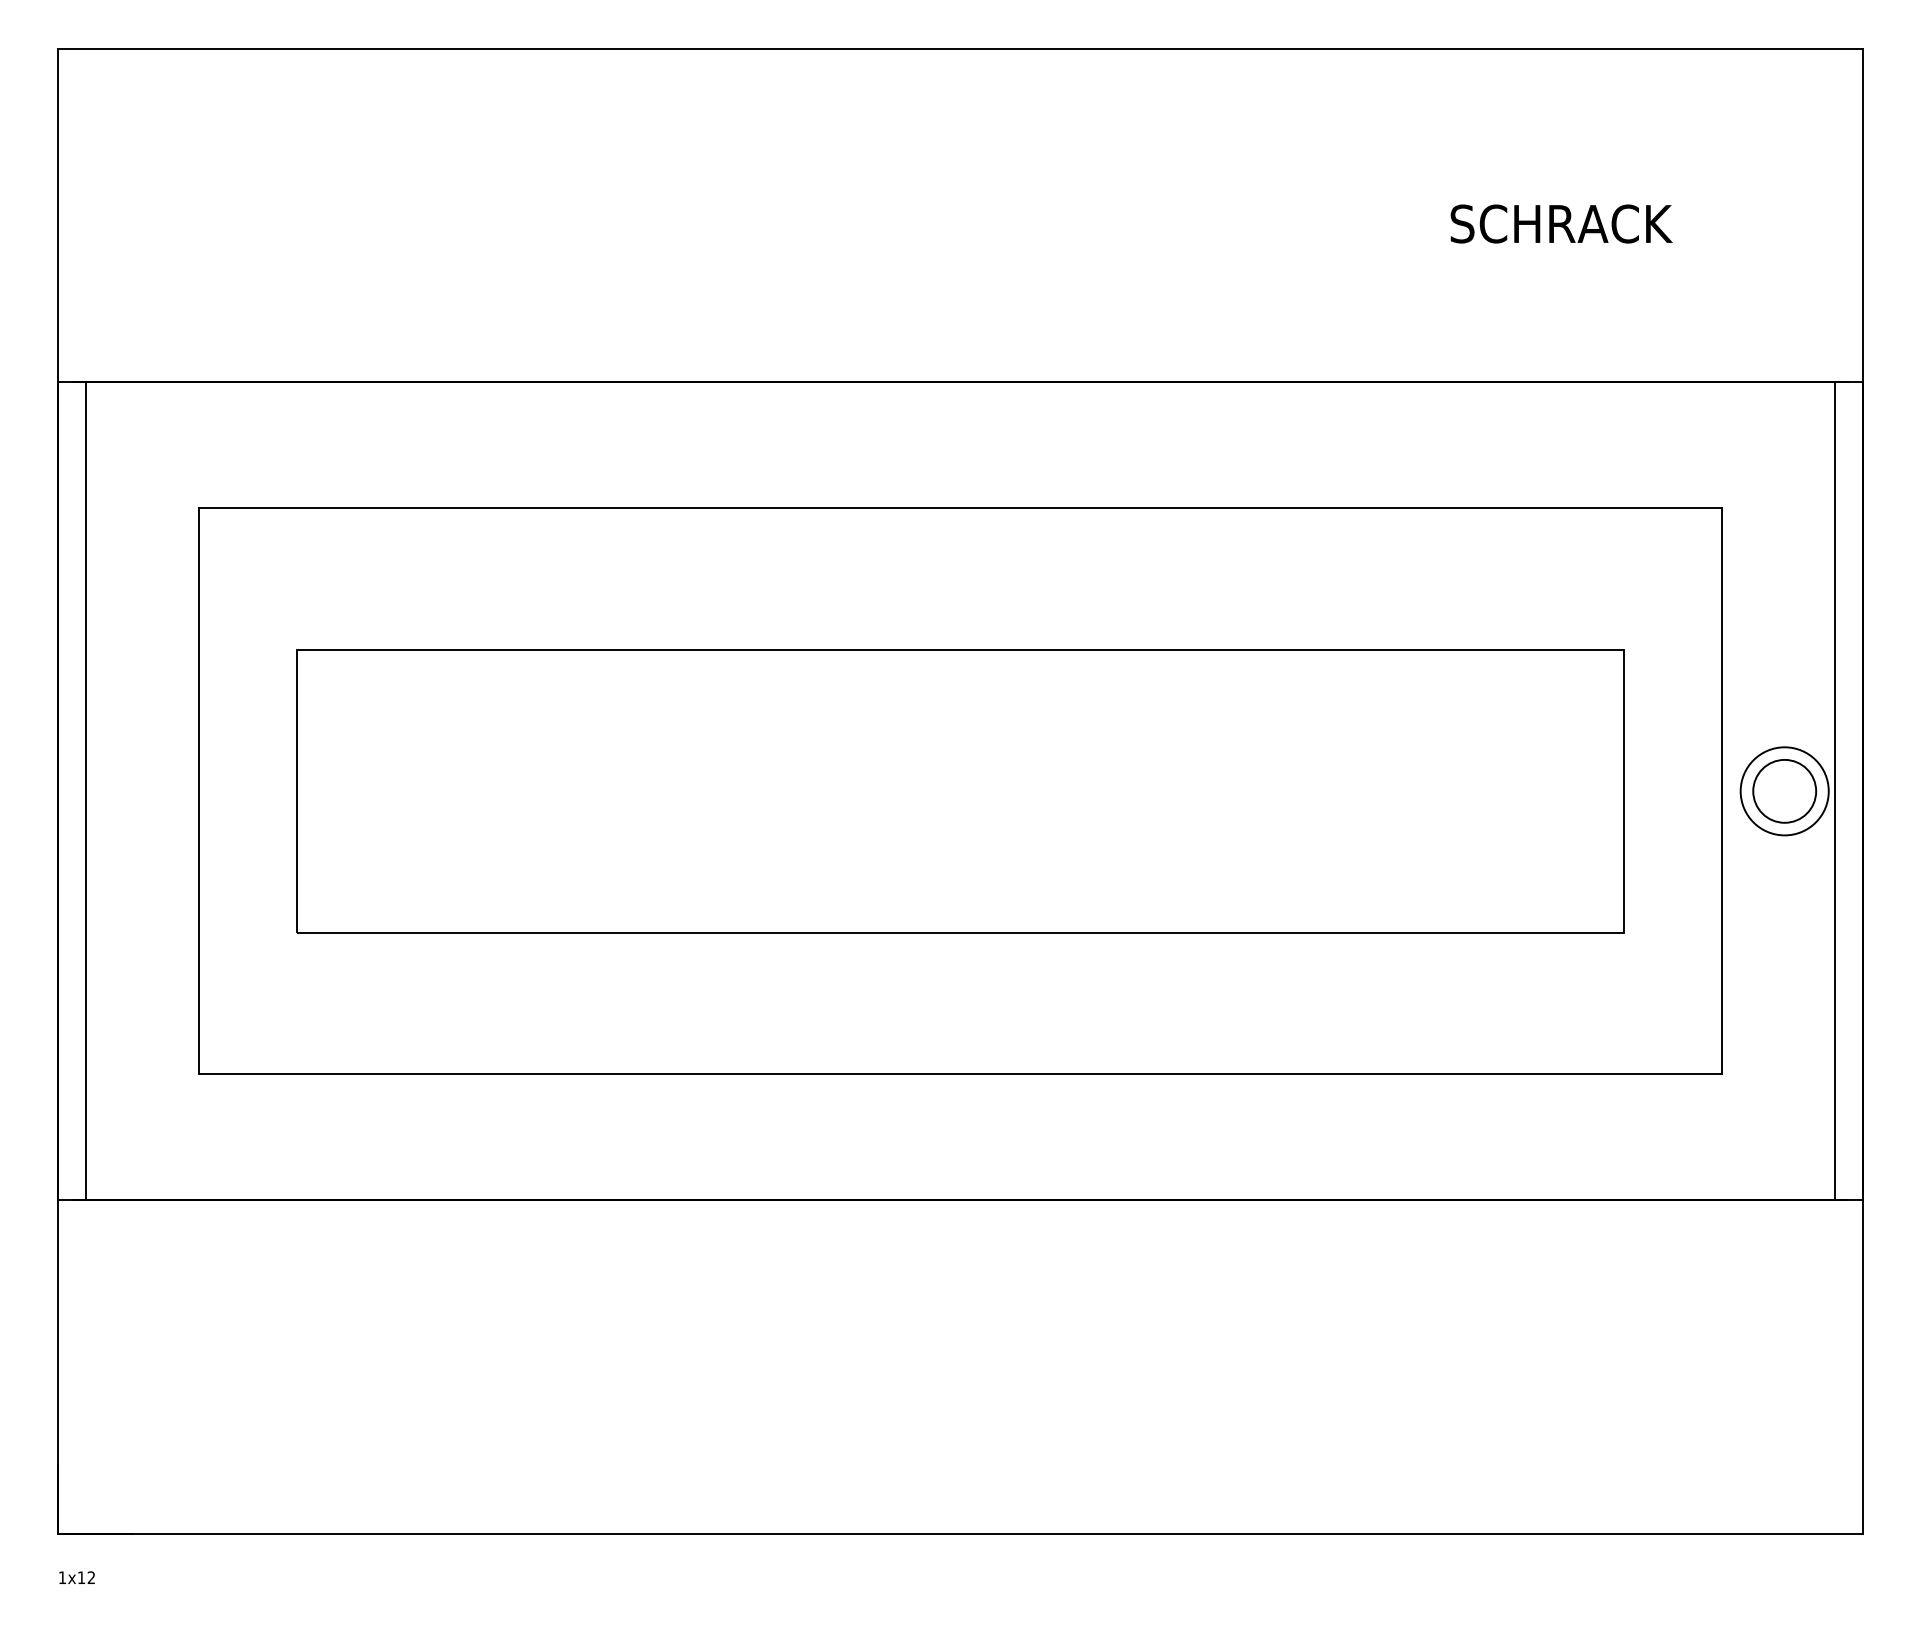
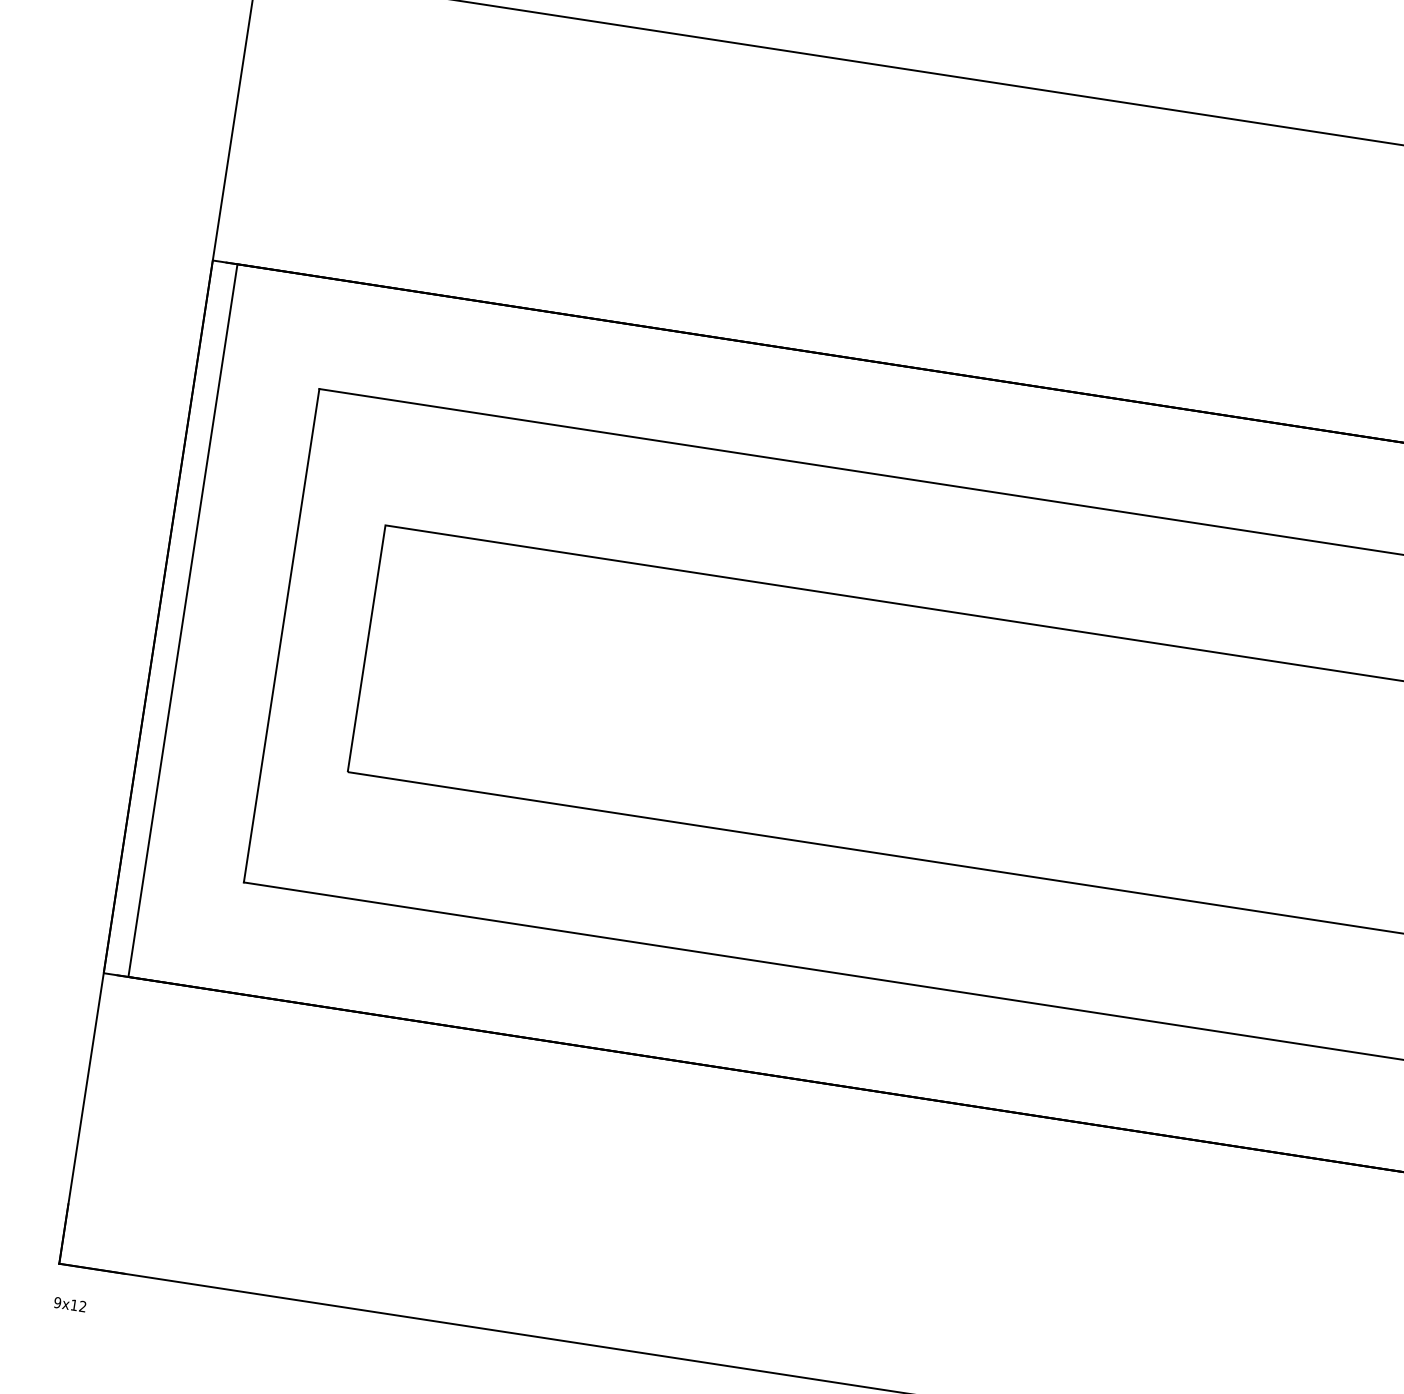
text: (62, 1577) -> (57, 1302), 1x12 -> 9x12

